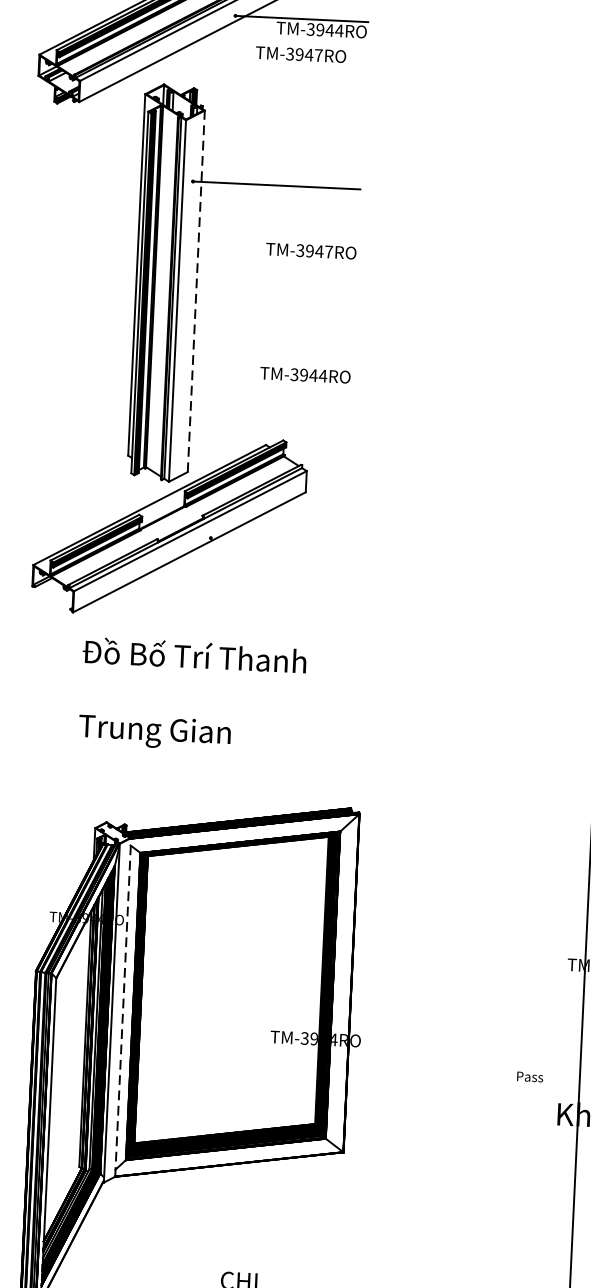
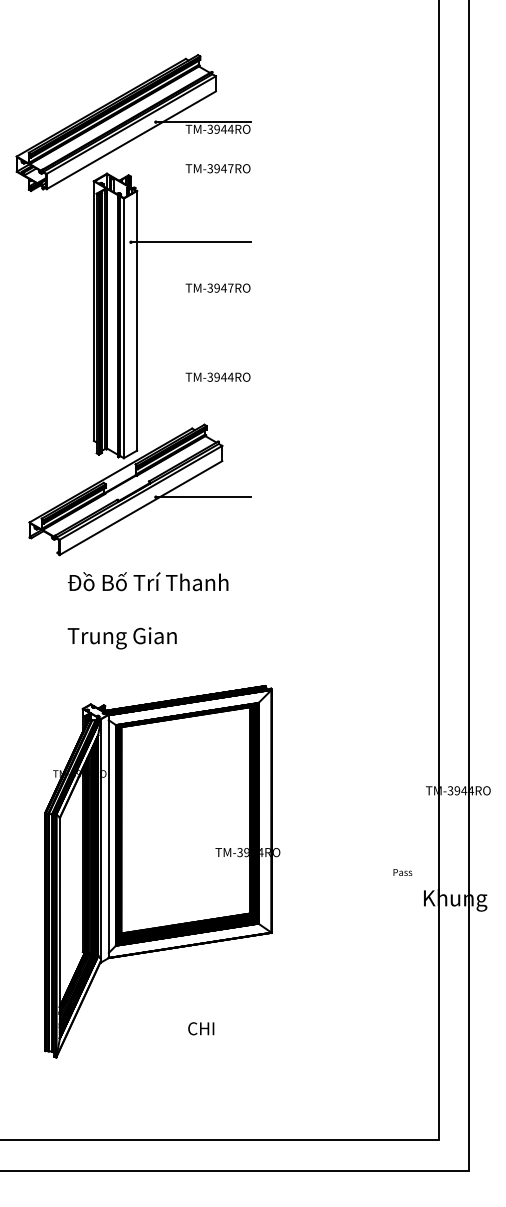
text: (300, 54) -> (217, 168), moved
line: (196, 290) -> (137, 320), dashed -> solid
line: (277, 541) -> (203, 497), added
line: (122, 1007) -> (108, 836), dashed -> solid

